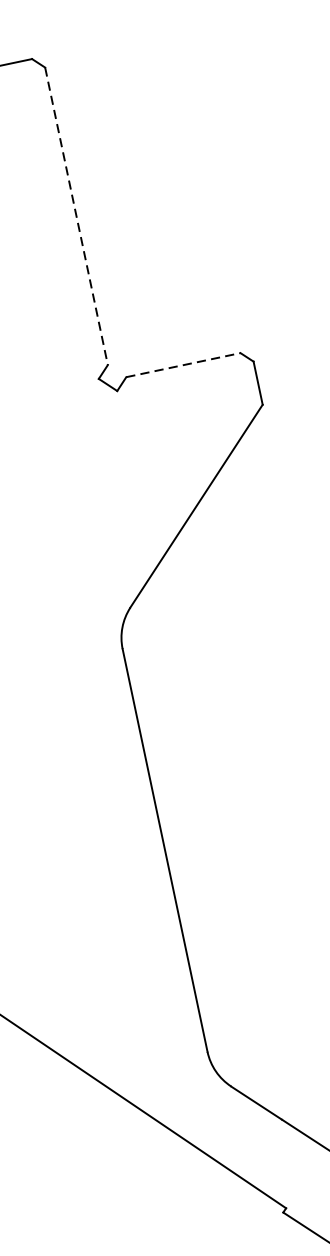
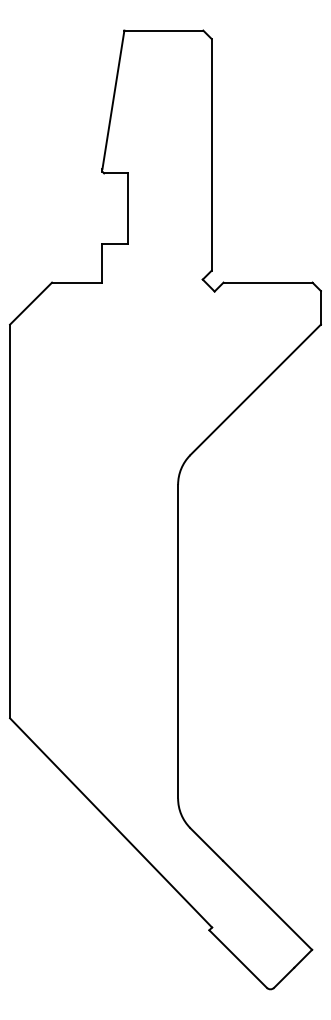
line: (76, 215) -> (211, 154), dashed -> solid
line: (183, 364) -> (268, 282), dashed -> solid

